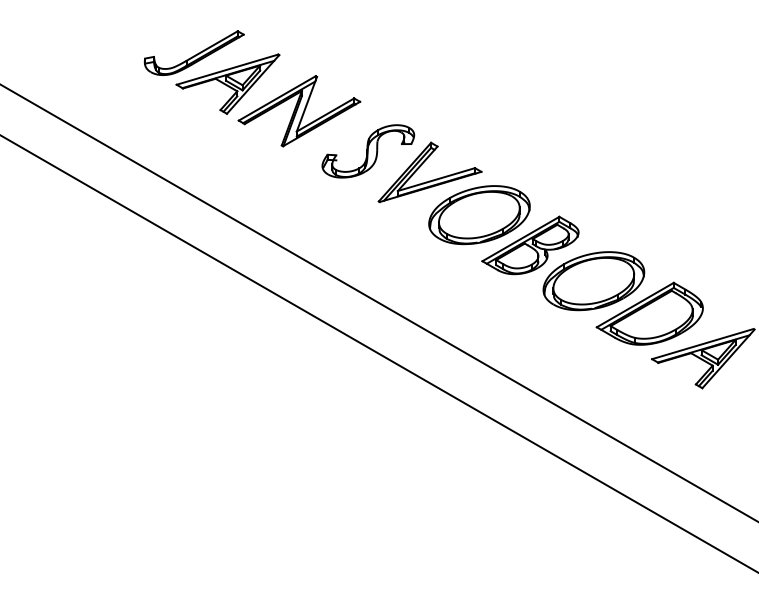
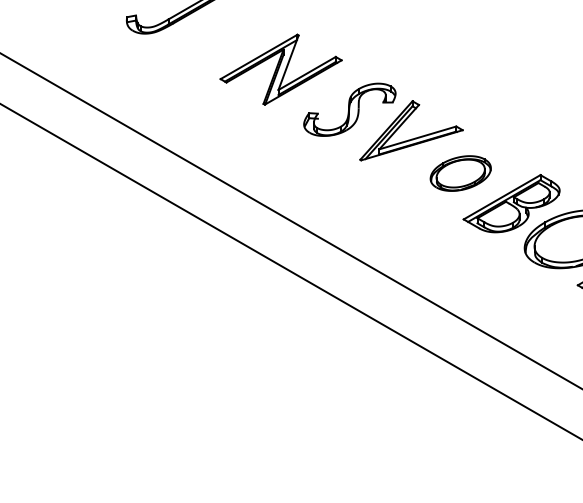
part: (227, 83) -> (209, 42), removed
part: (479, 215) -> (460, 173), size x0.6

